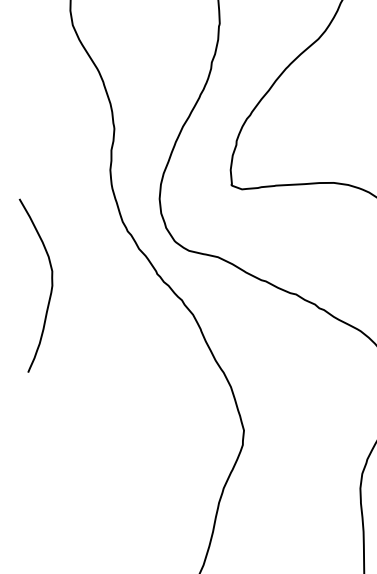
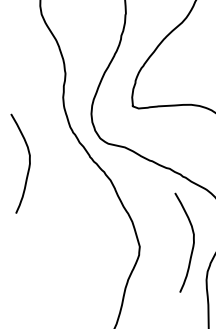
curve: (335, 426) -> (192, 244), added

